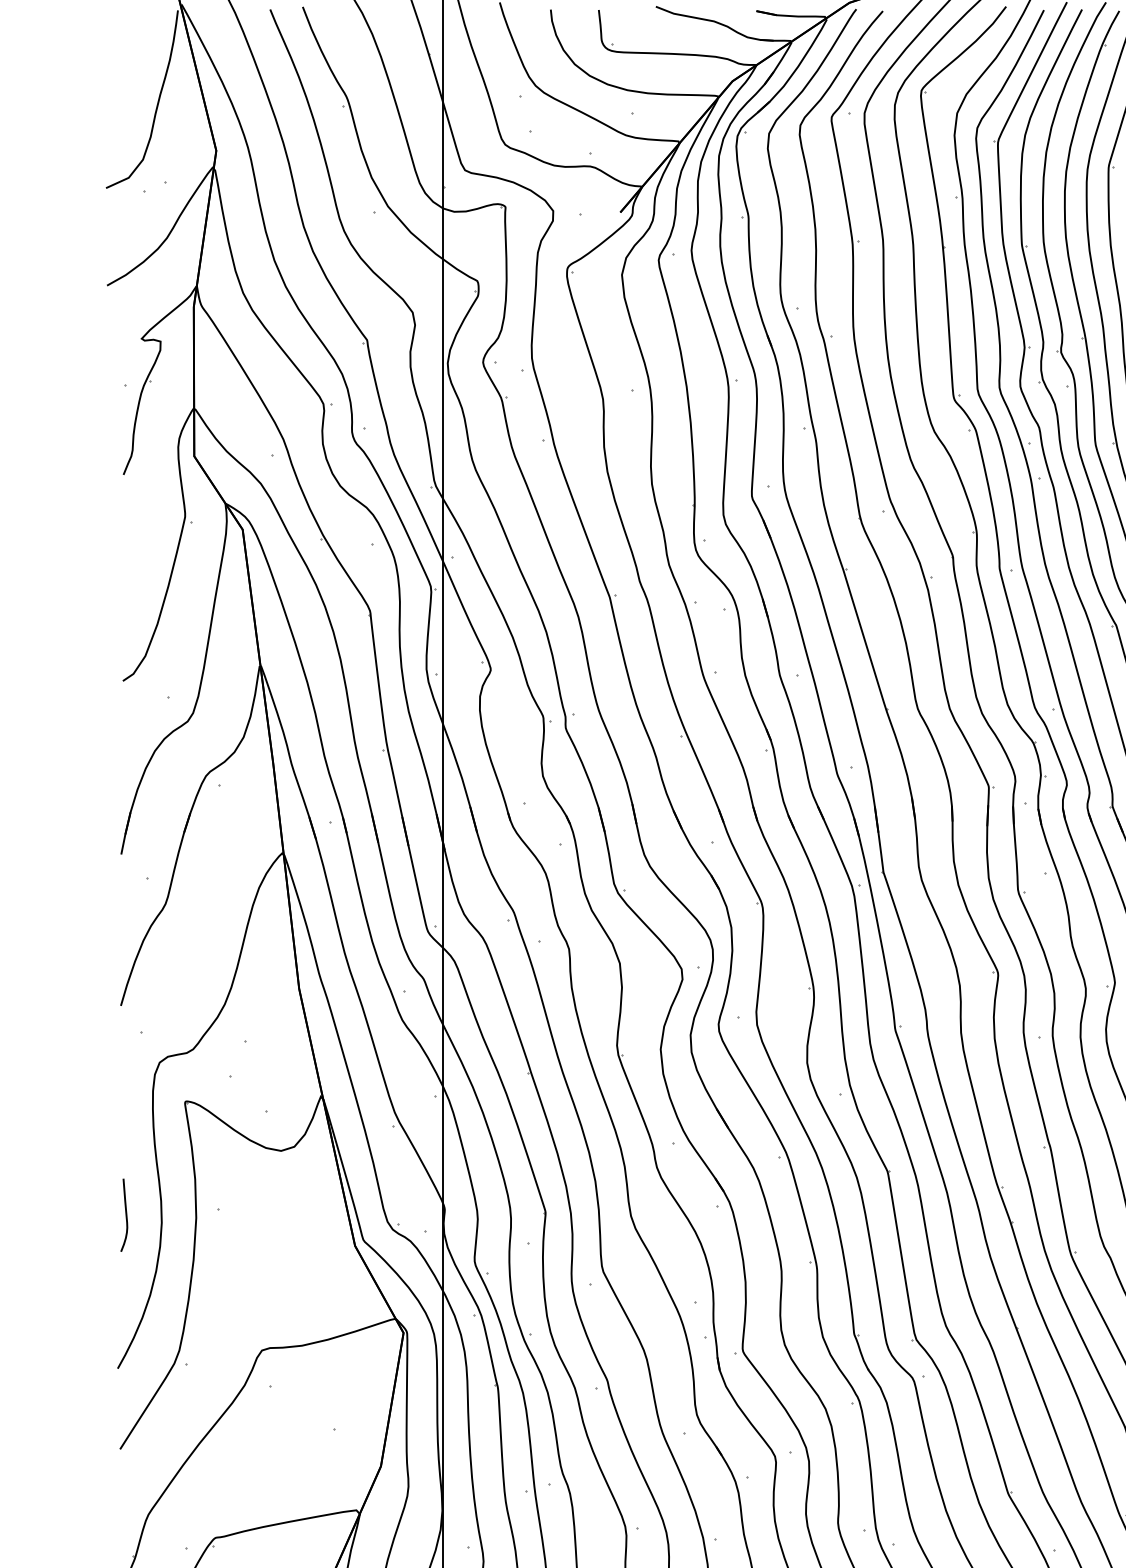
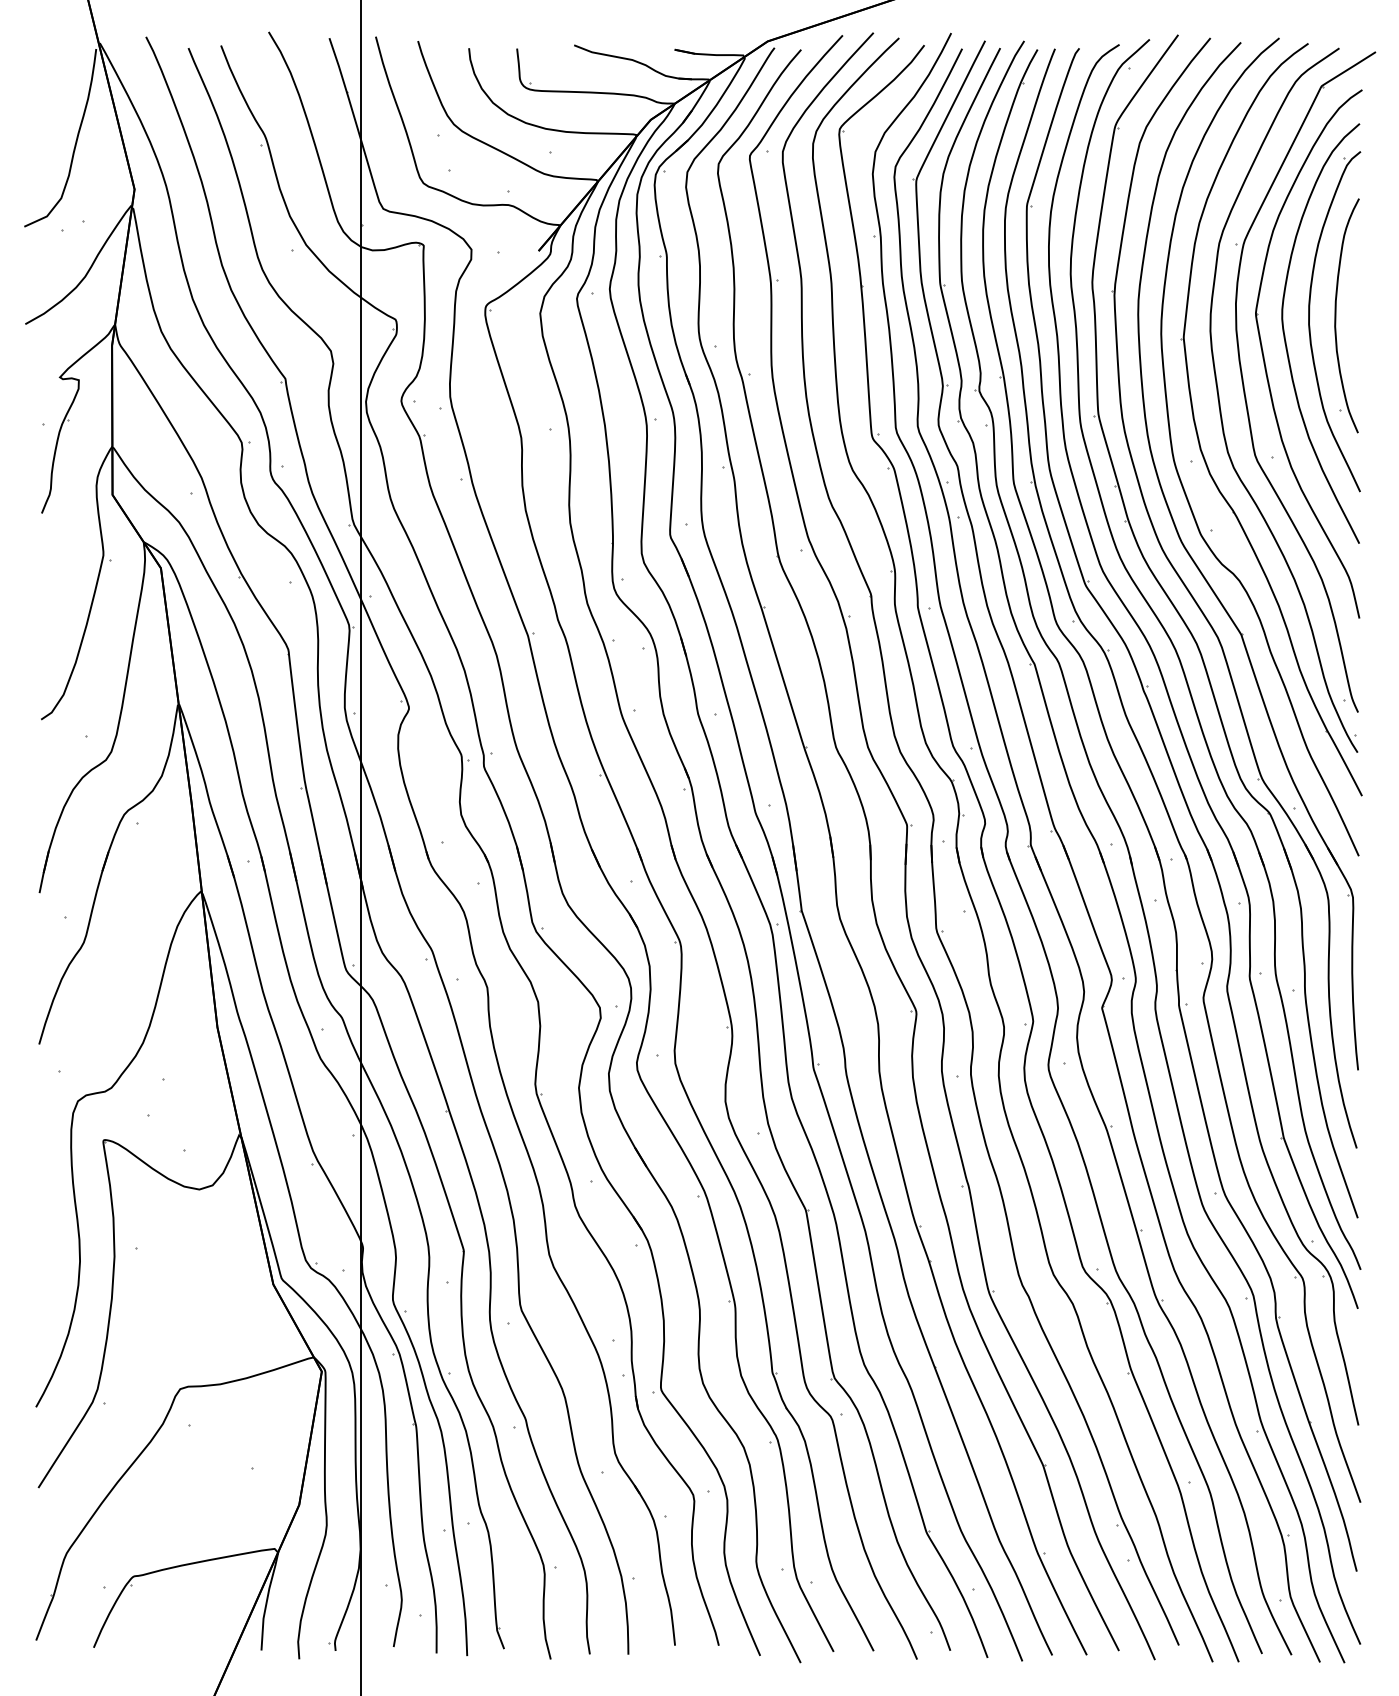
curve: (125, 1214) -> (43, 1253), removed

